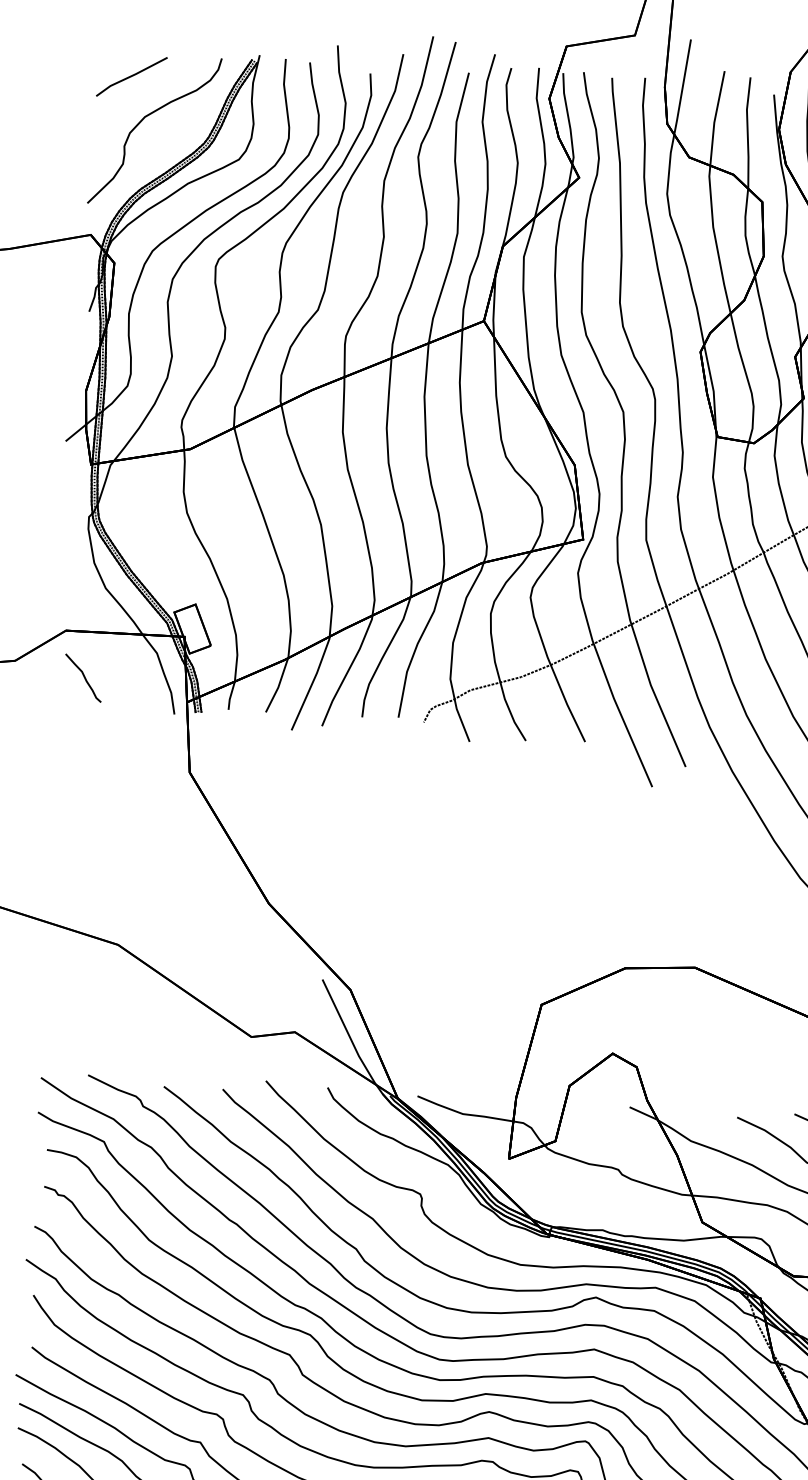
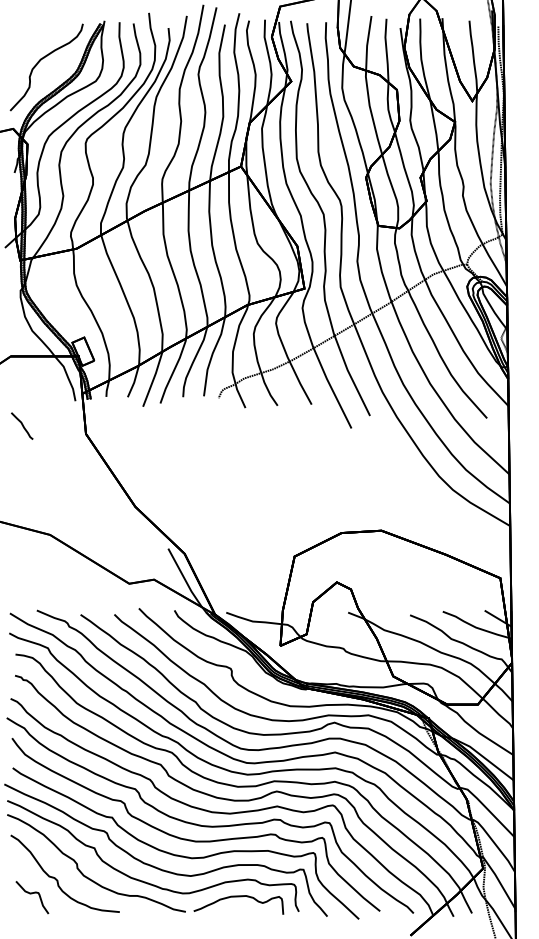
line: (131, 75) -> (31, 36), removed
curve: (83, 677) -> (22, 425), moved

